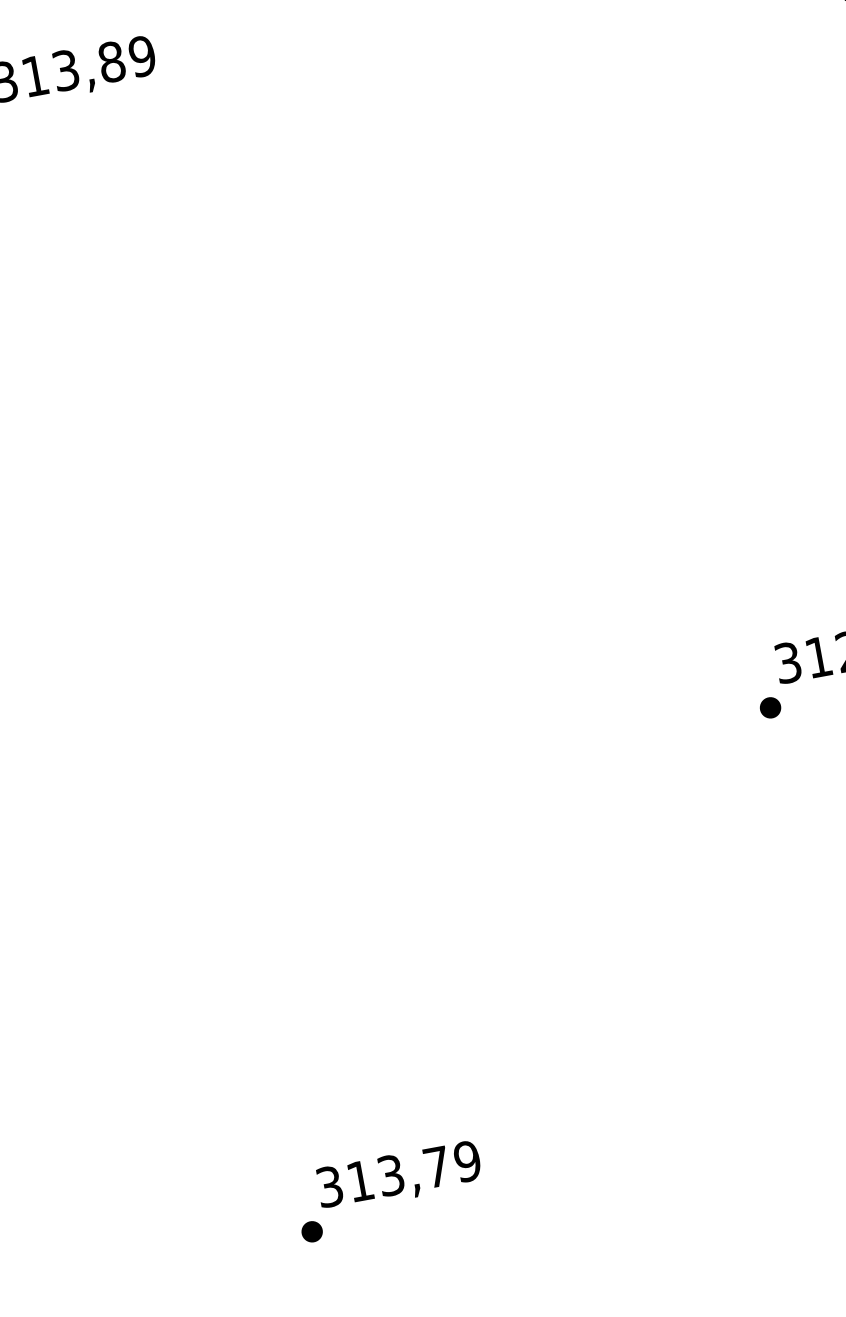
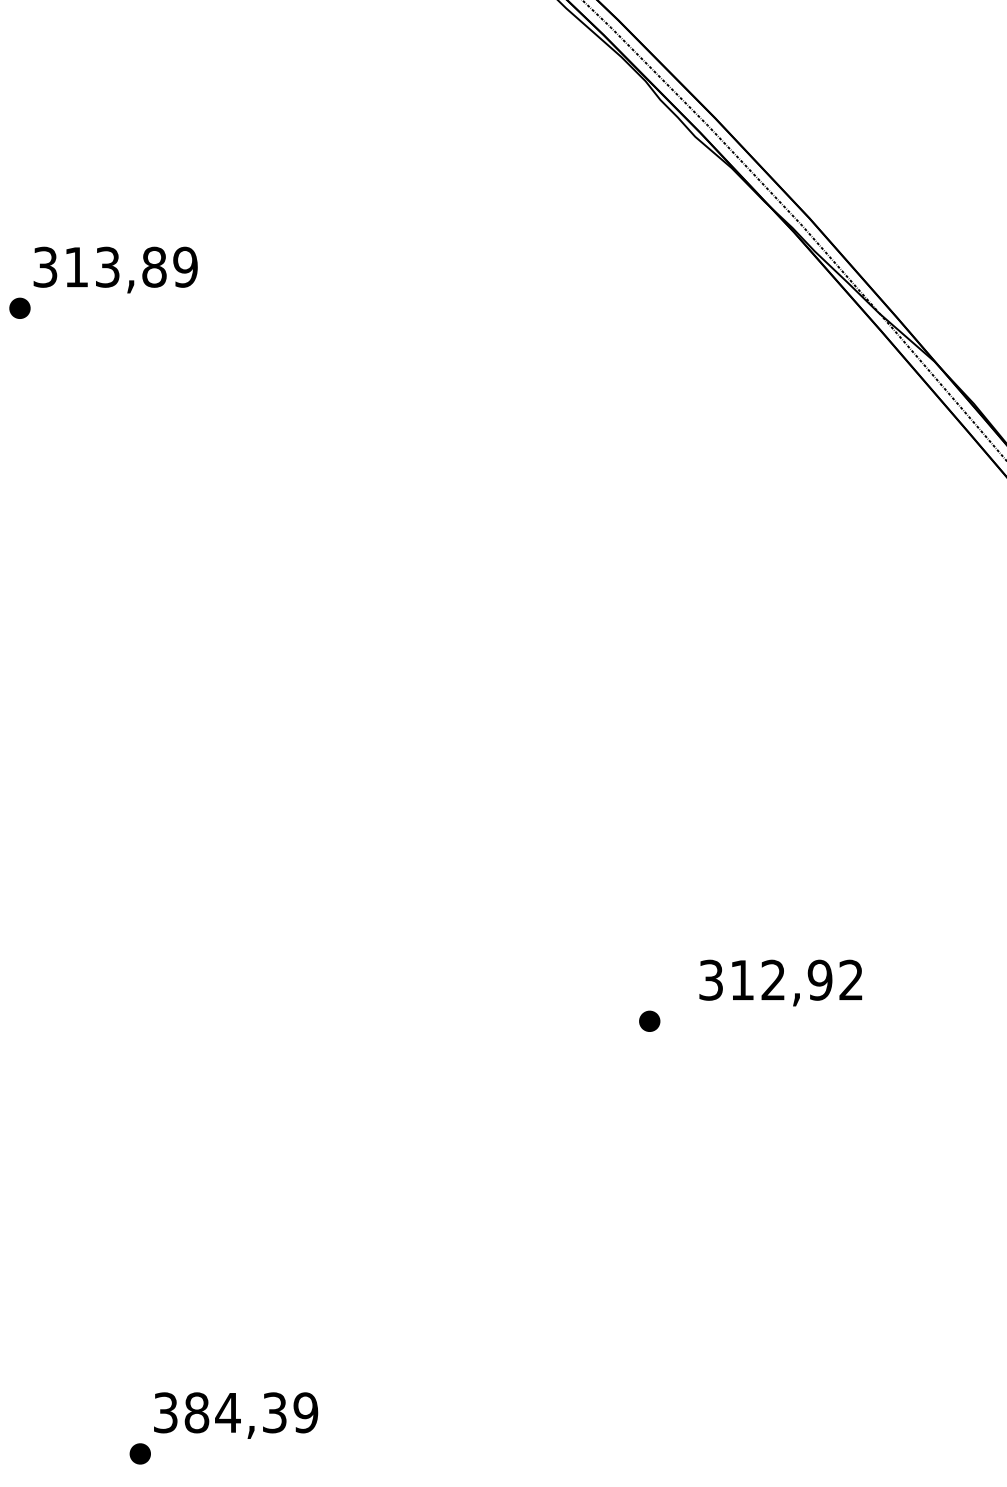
part: (770, 707) -> (649, 1020), moved
text: (398, 1173) -> (235, 1412), 313,79 -> 384,39

